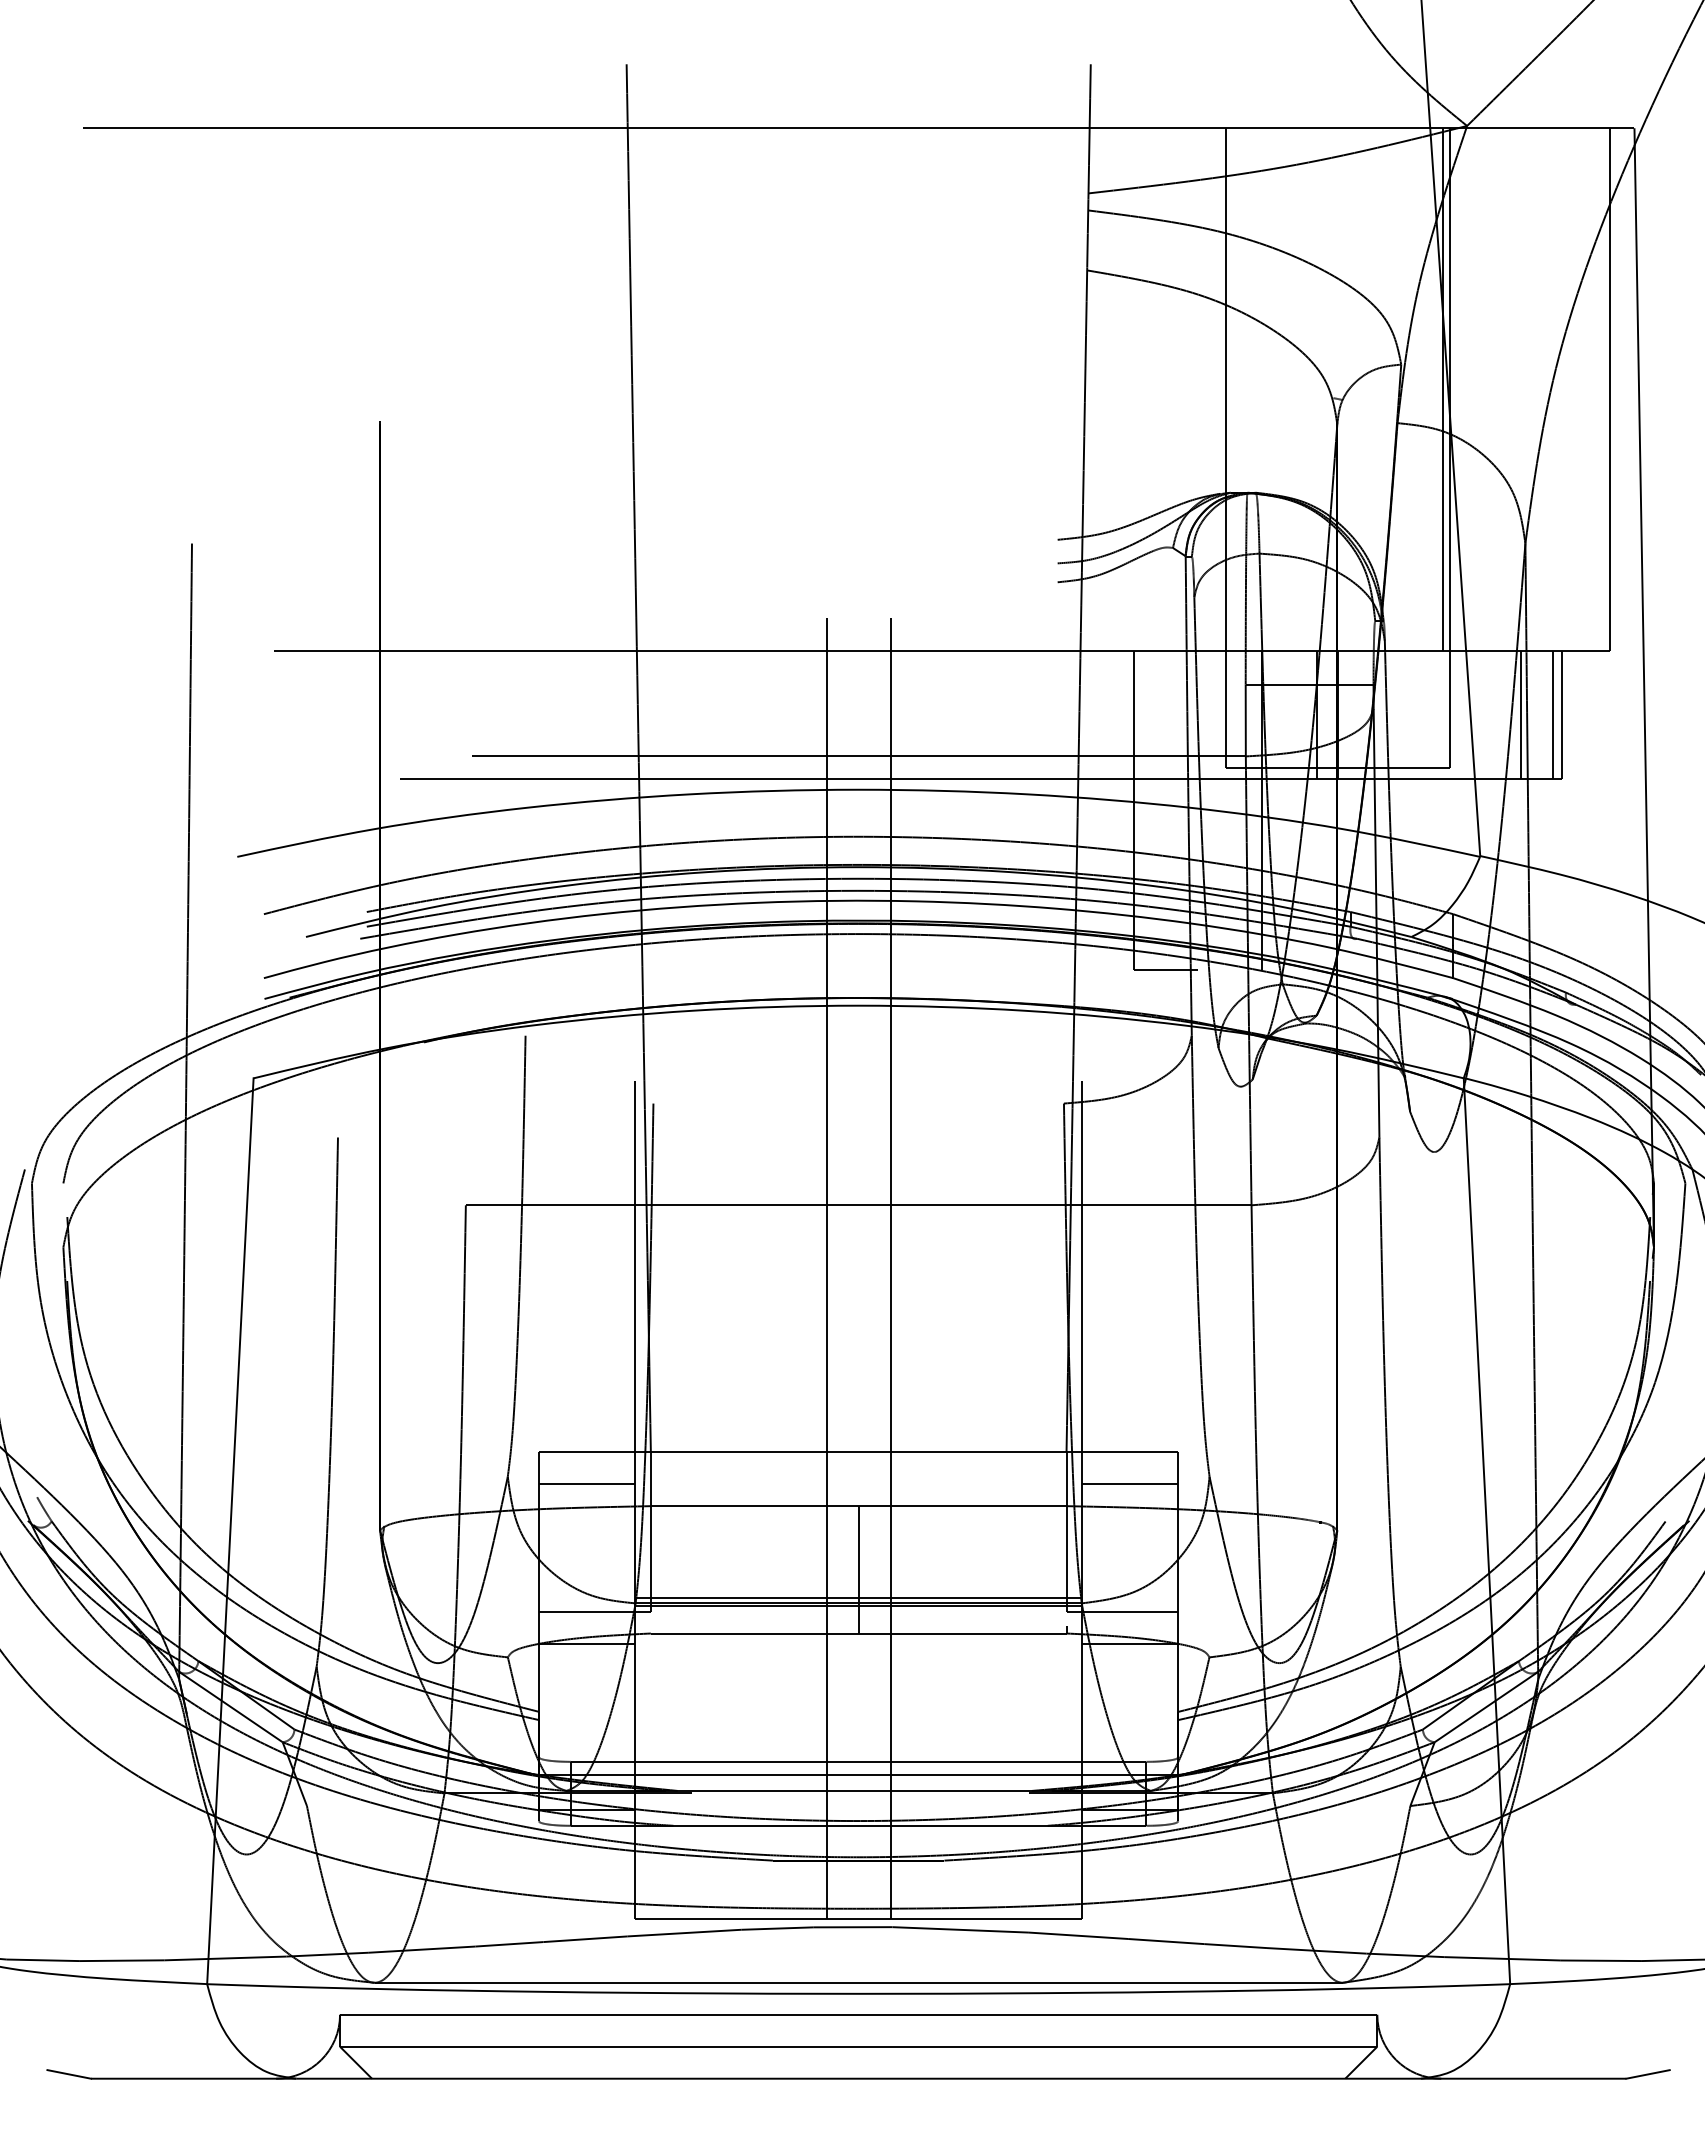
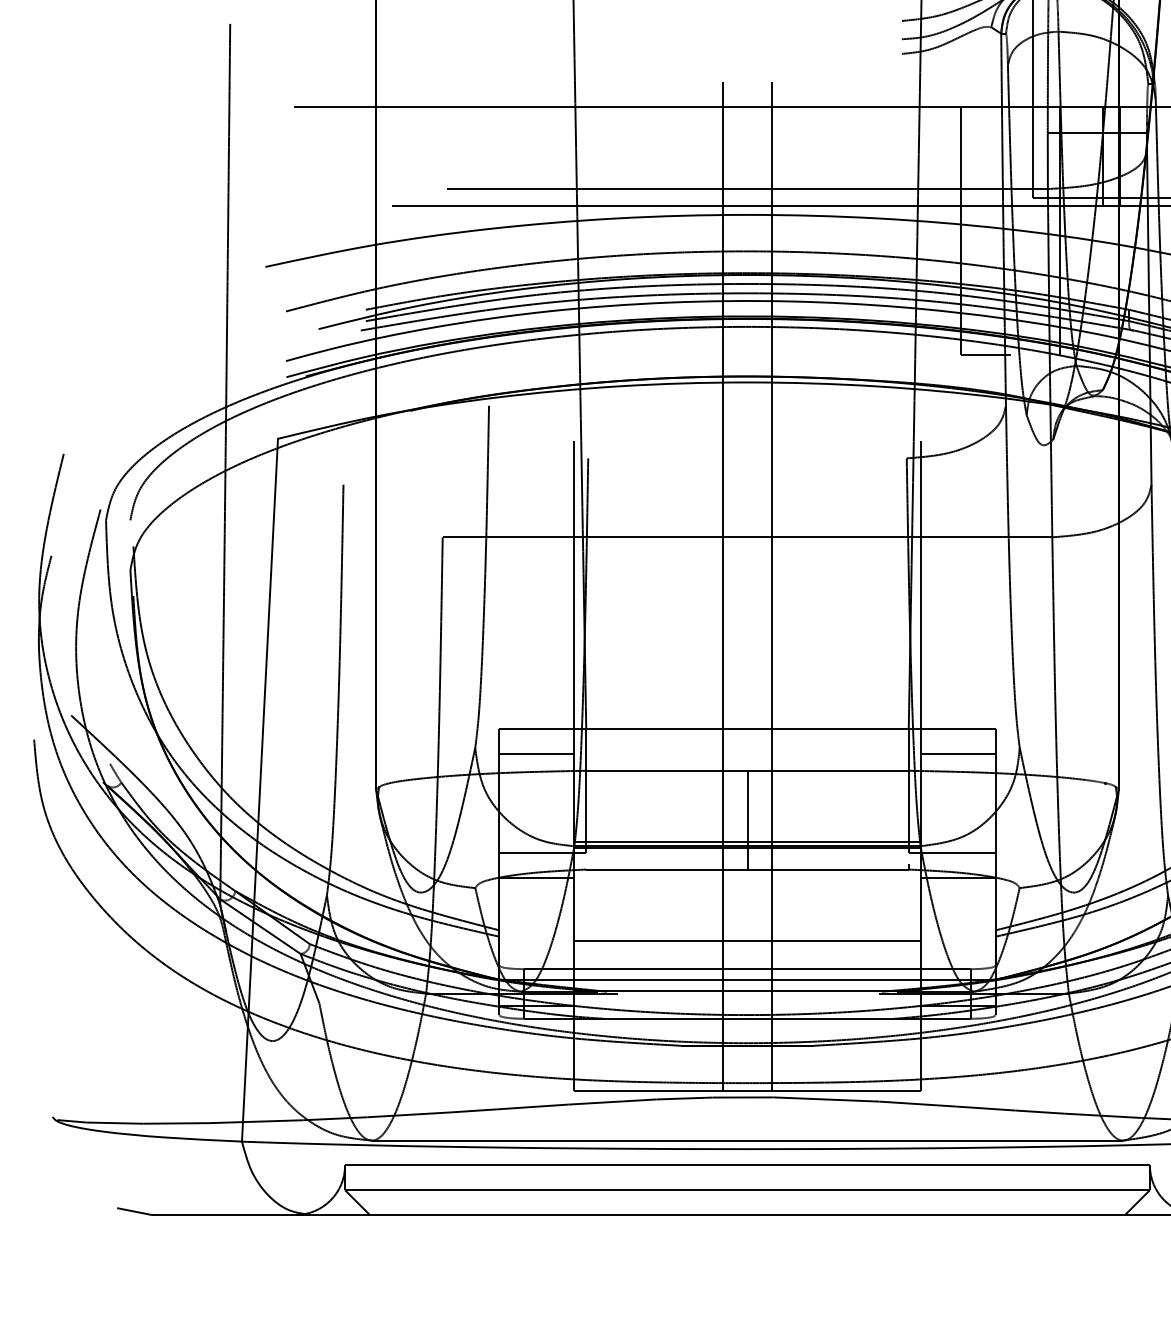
line: (858, 1726) -> (747, 941), added

